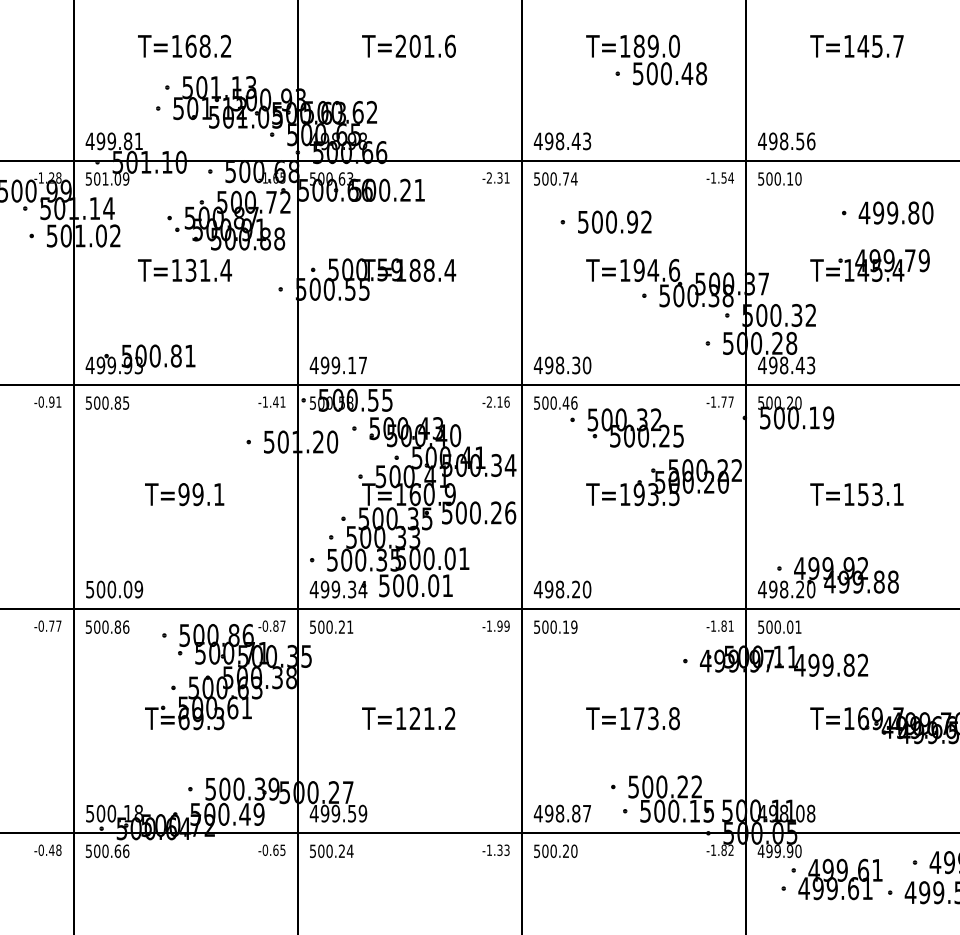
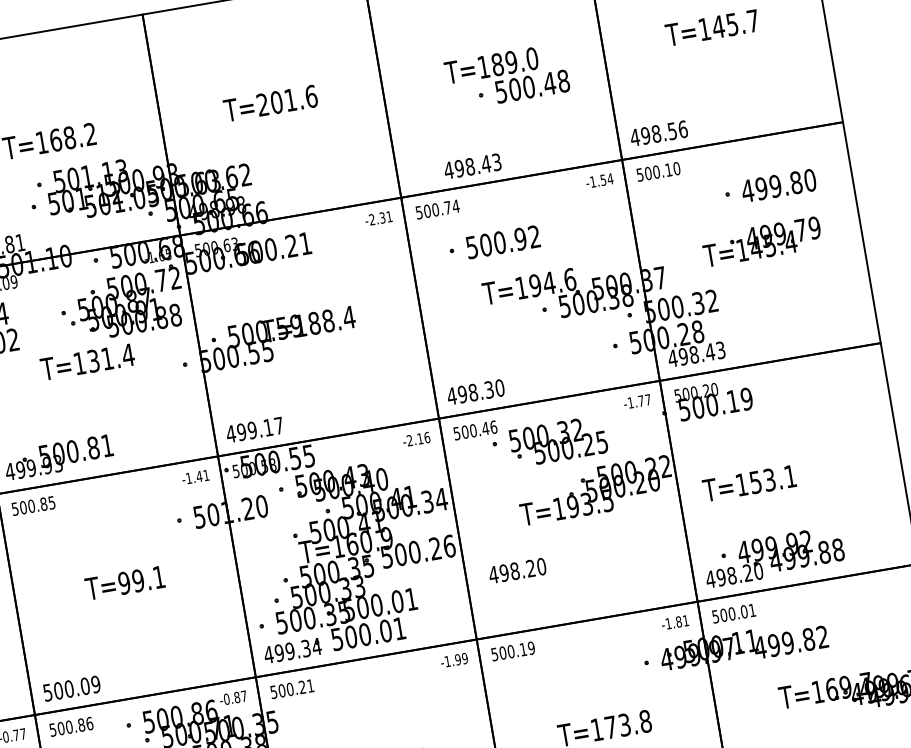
text: (562, 141) -> (472, 166), moved
text: (856, 494) -> (749, 483), moved
text: (562, 589) -> (517, 570), moved

